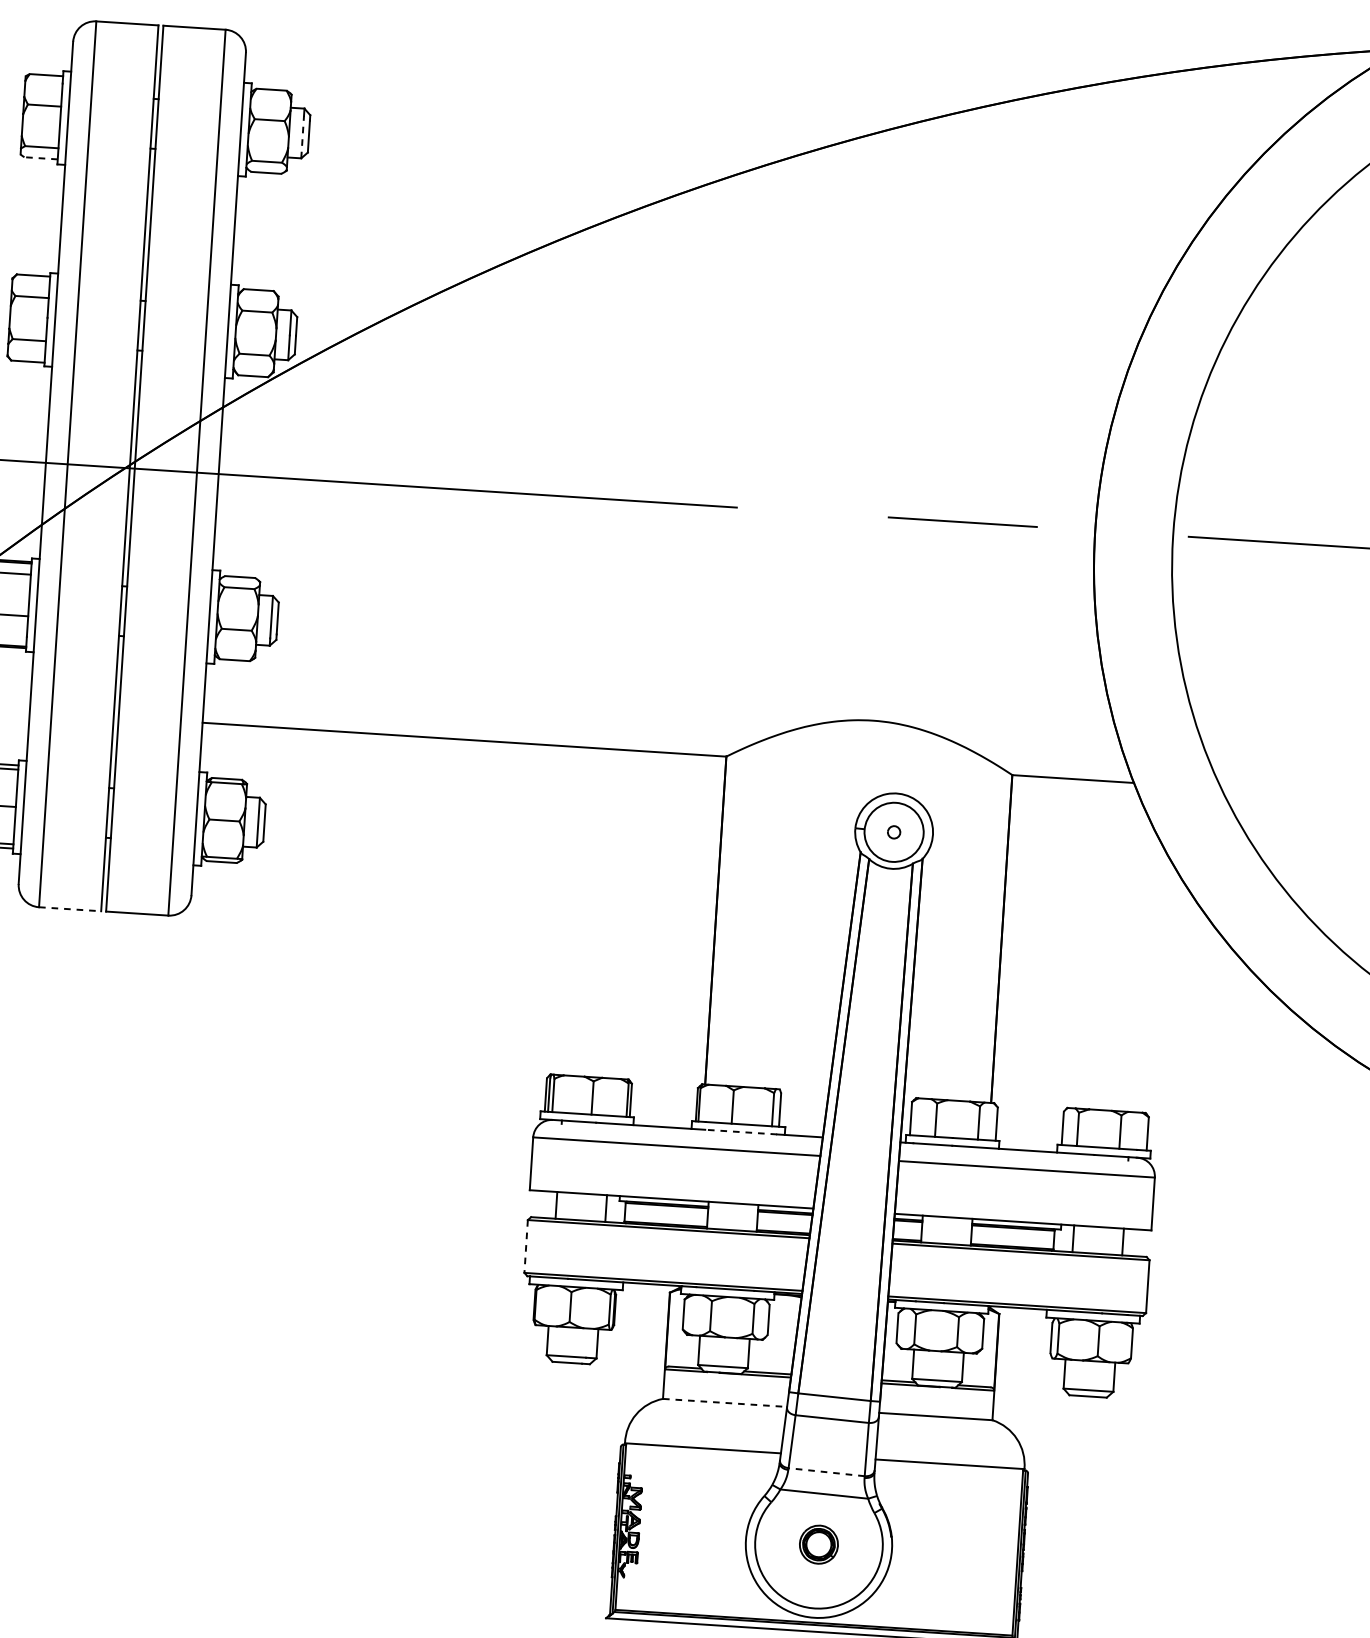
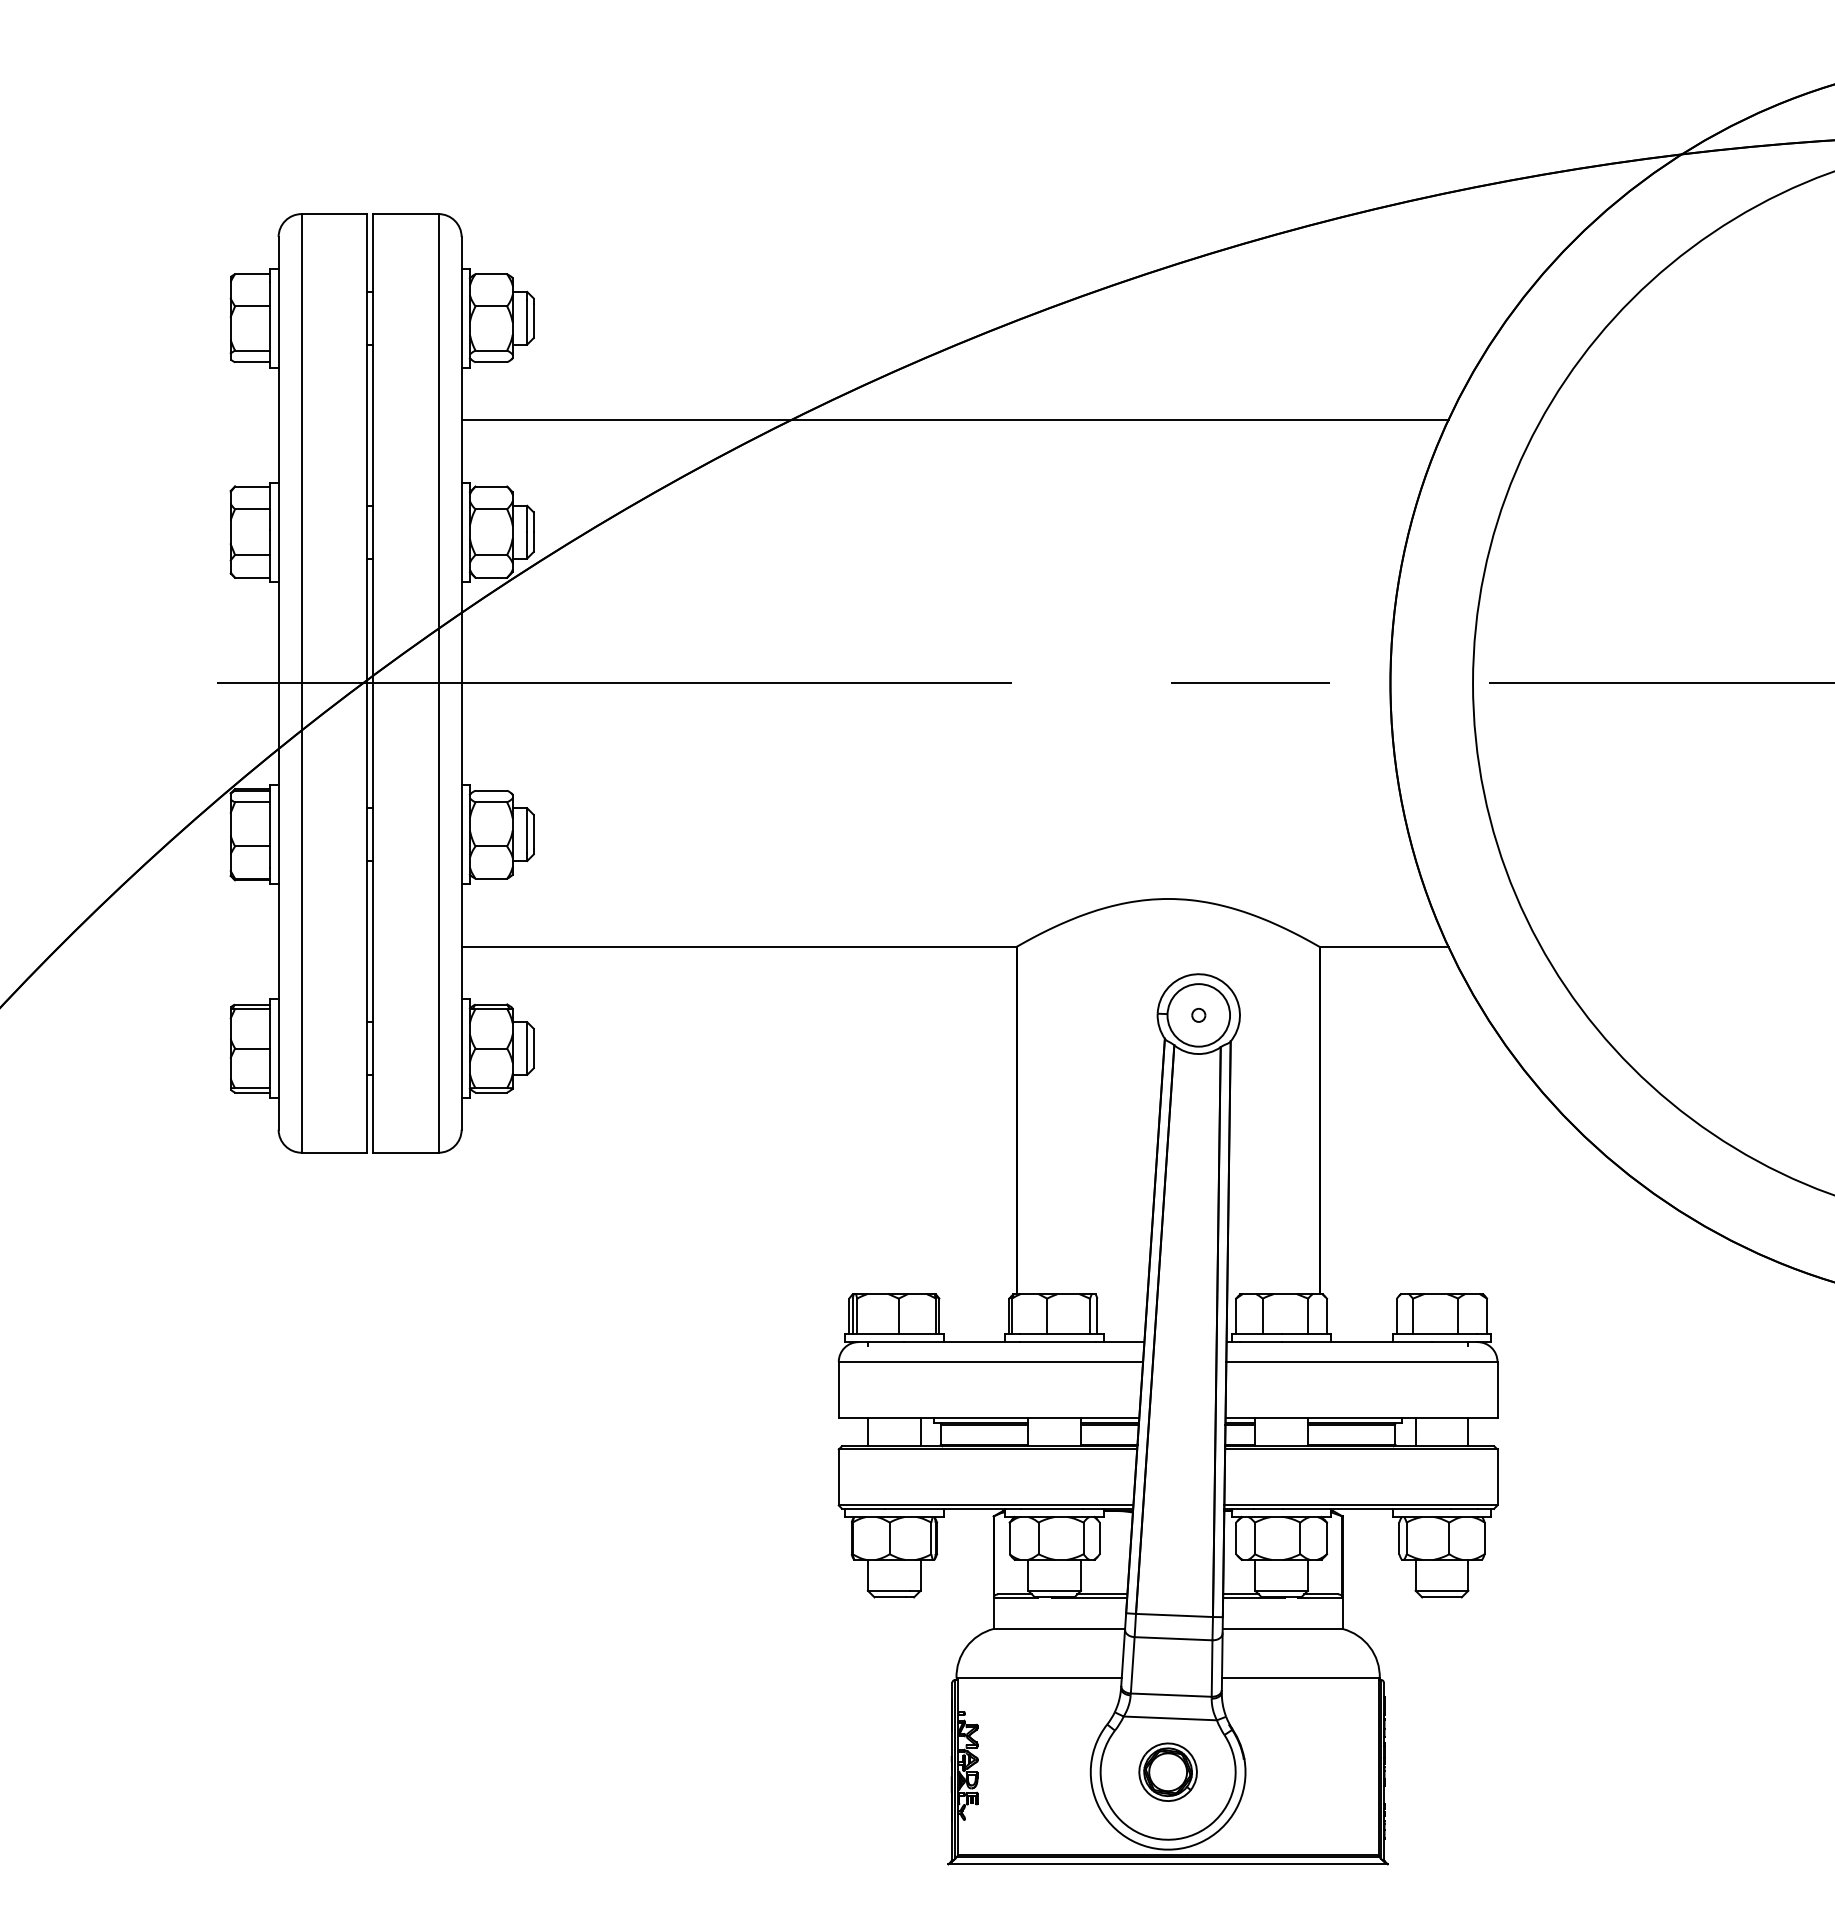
line: (302, 136) -> (527, 321), dashed -> solid
line: (40, 158) -> (252, 362), dashed -> solid
line: (699, 255) -> (954, 419), added
line: (70, 909) -> (334, 1152), dashed -> solid
line: (740, 1132) -> (1057, 1342), dashed -> solid
line: (525, 1246) -> (838, 1477), dashed -> solid
line: (725, 1402) -> (1059, 1628), dashed -> solid
line: (825, 1472) -> (1170, 1695), dashed -> solid
part: (818, 1544) -> (1167, 1771), size x1.43

